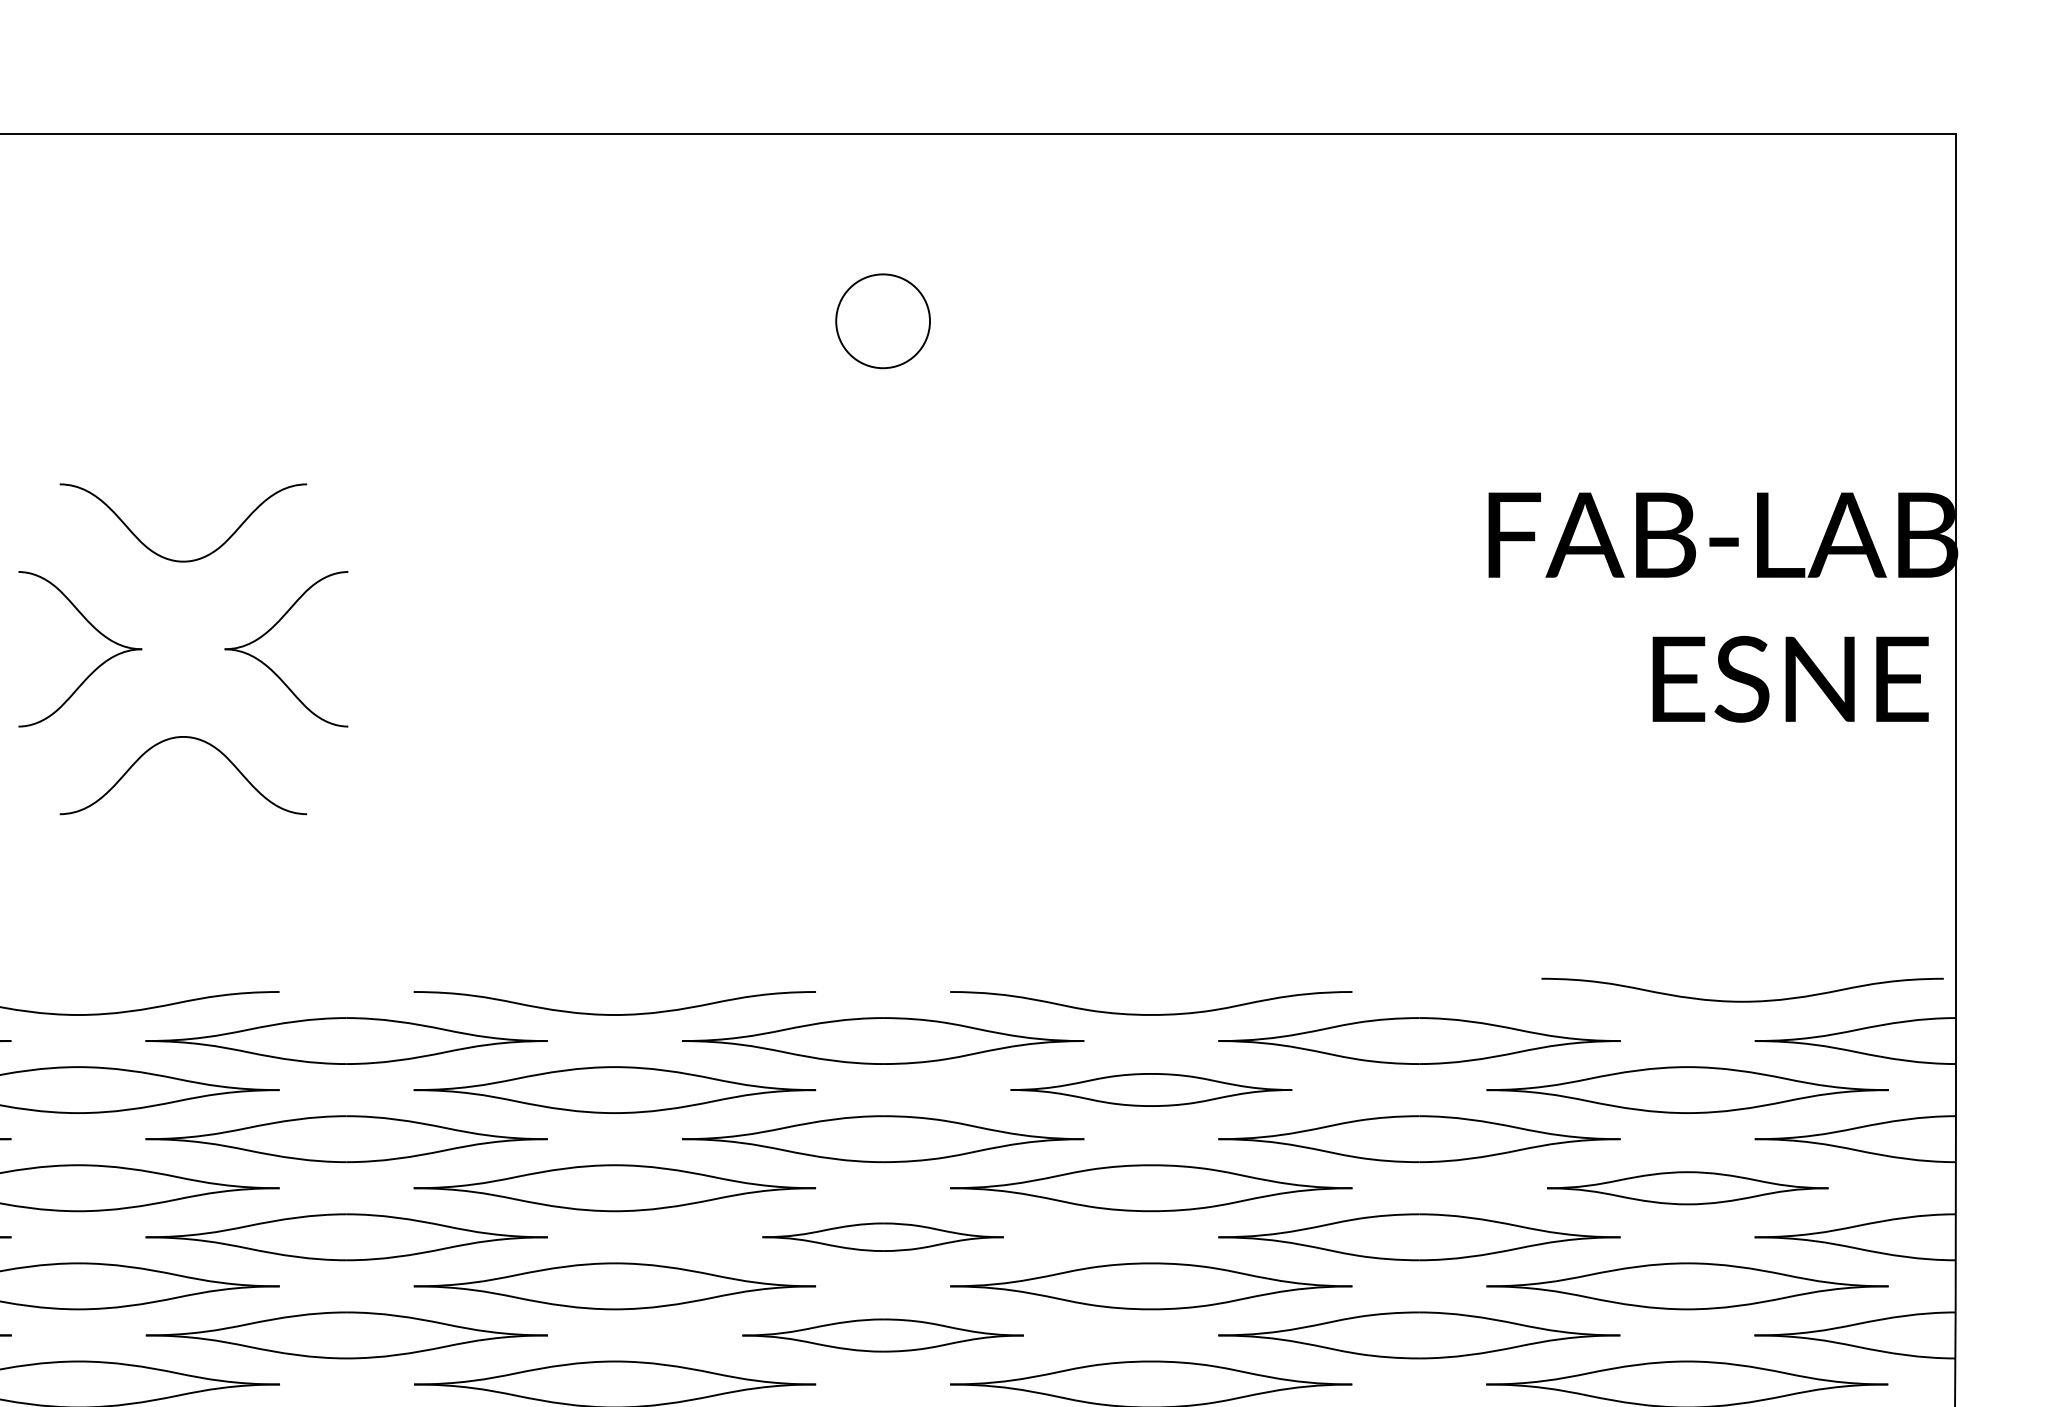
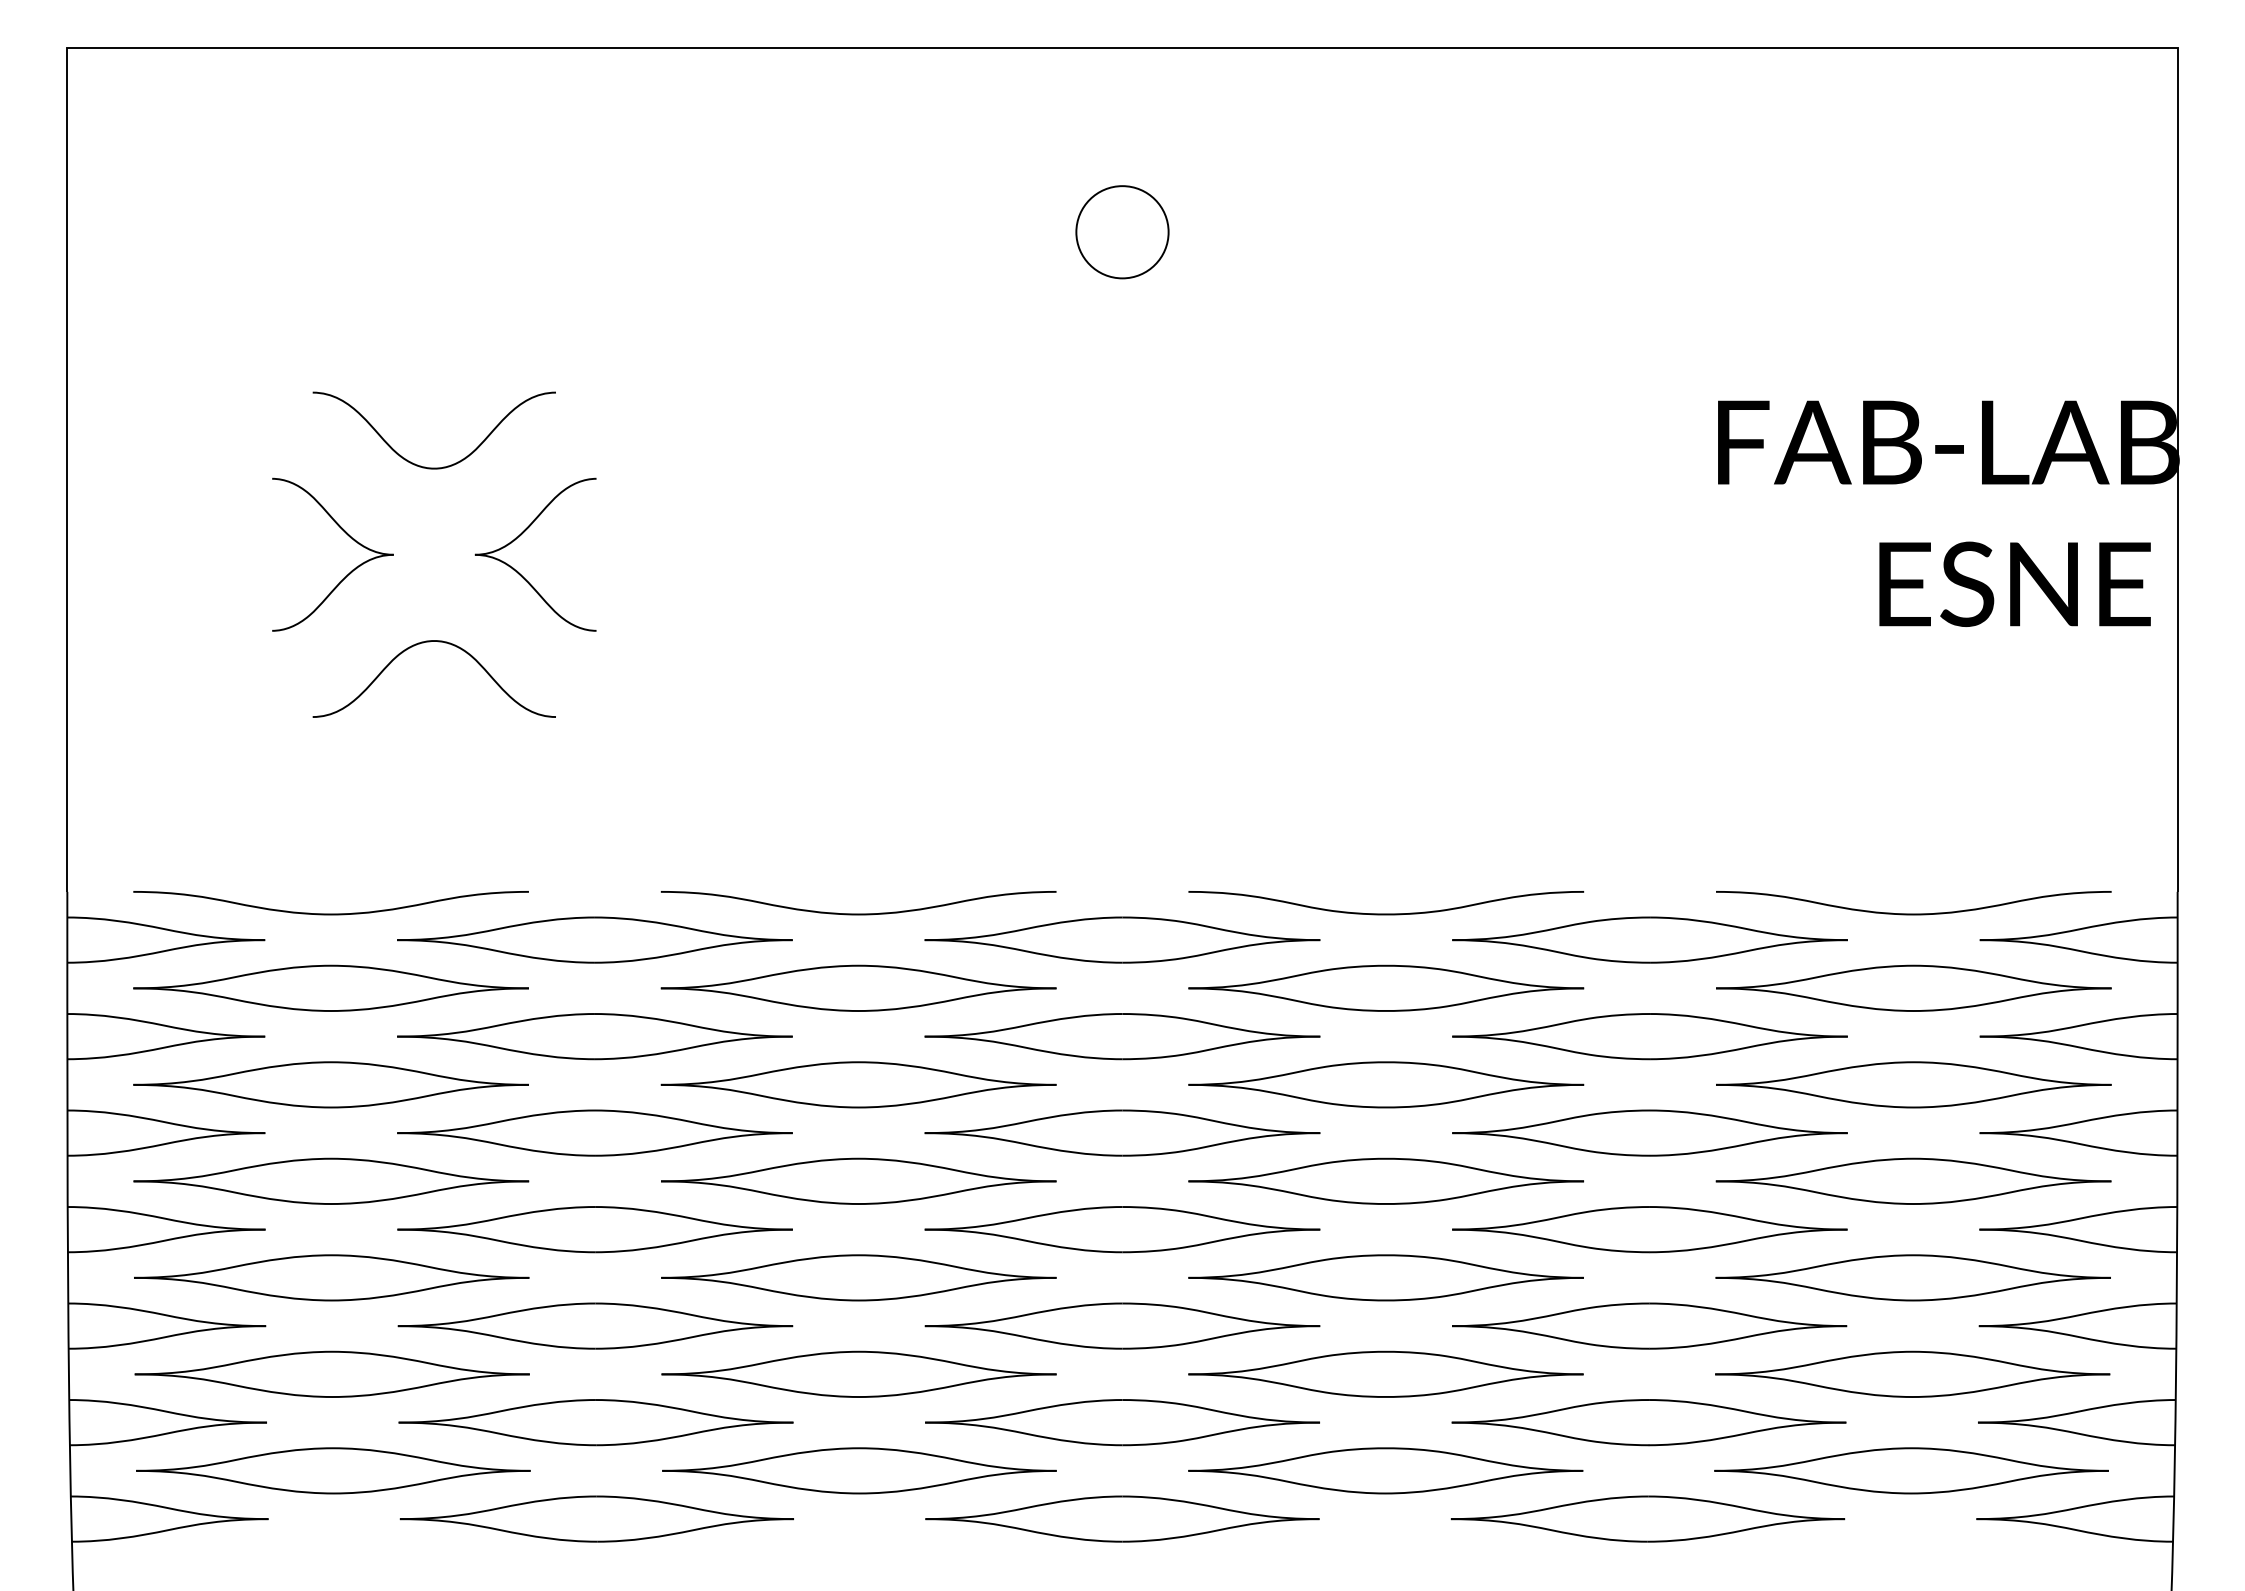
part: (1742, 1000) -> (1913, 913), moved
part: (1151, 1089) -> (1386, 987), size x1.43
part: (1687, 1187) -> (1913, 1084), size x1.43
part: (883, 1236) -> (1122, 1132), size x1.67
part: (883, 1335) -> (1122, 1229), size x1.43

